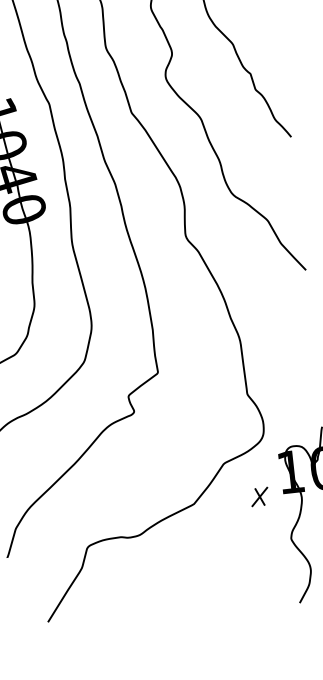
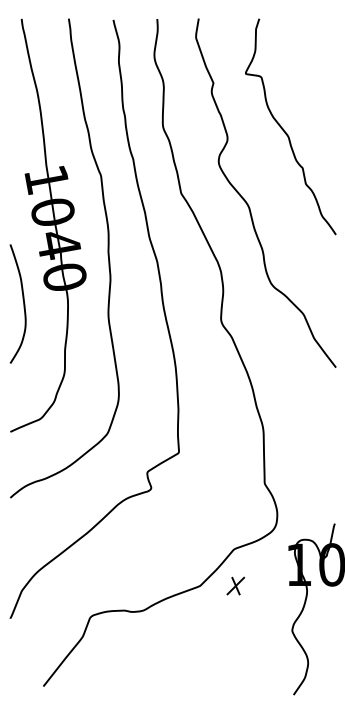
part: (259, 496) -> (235, 585), moved

